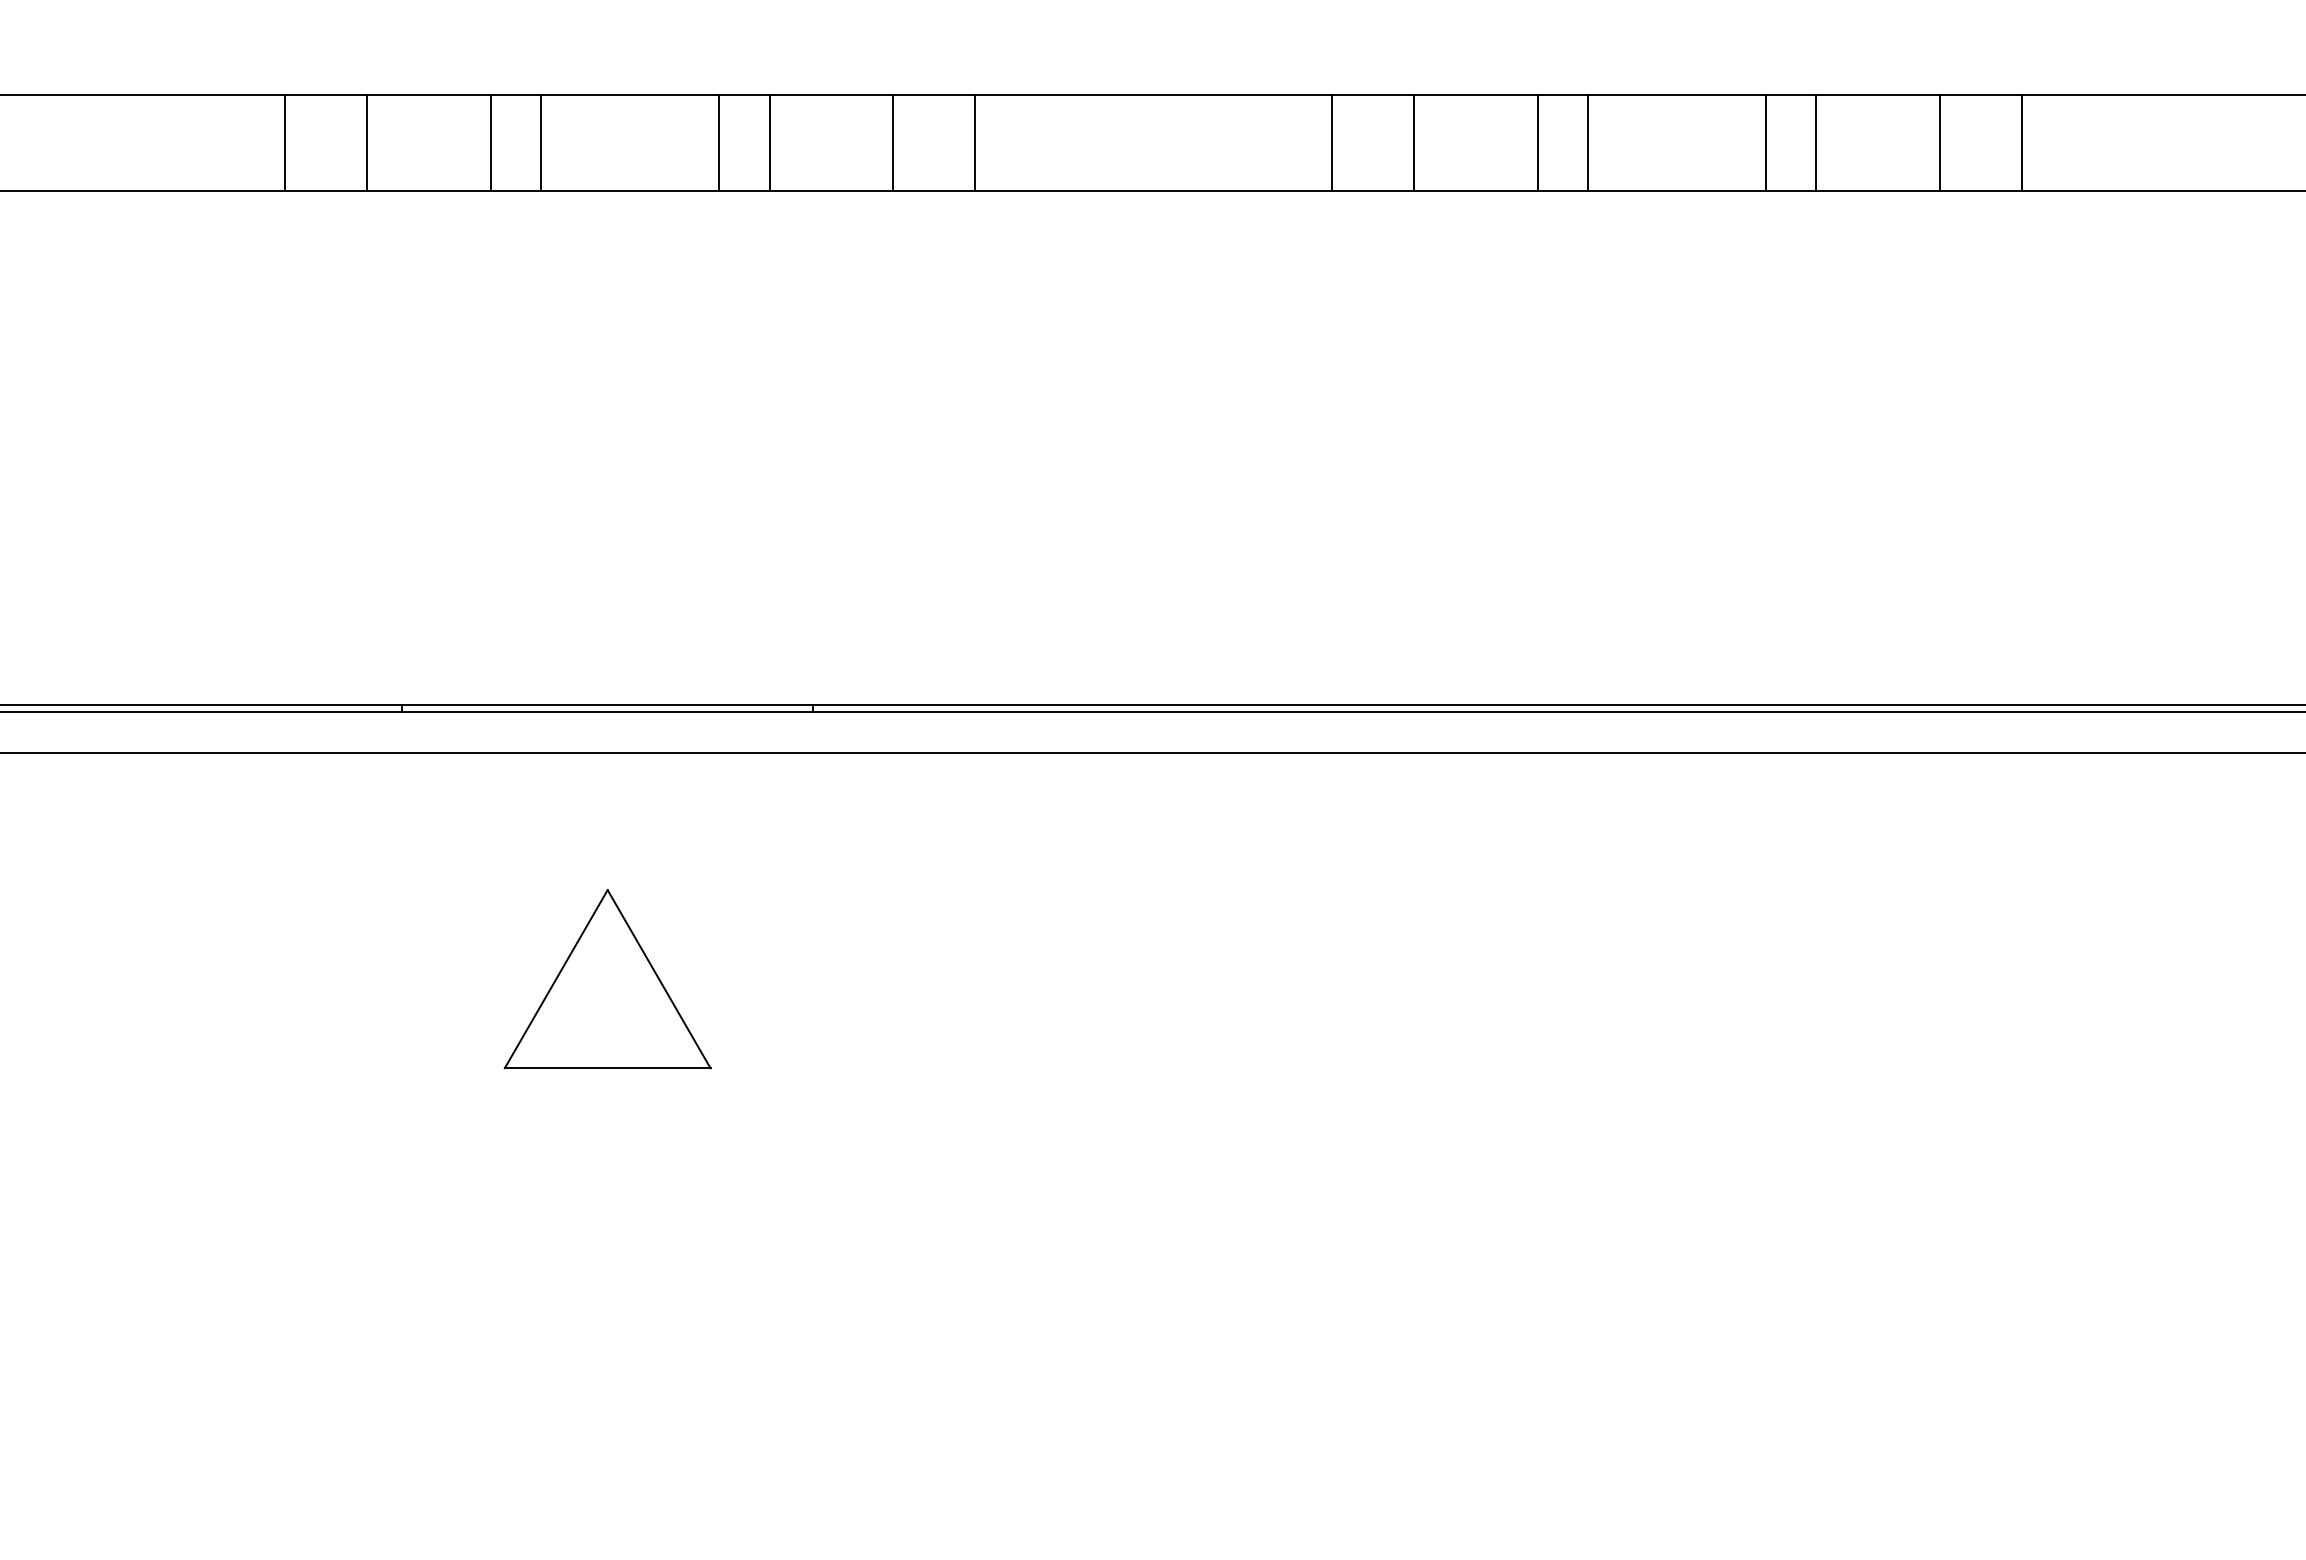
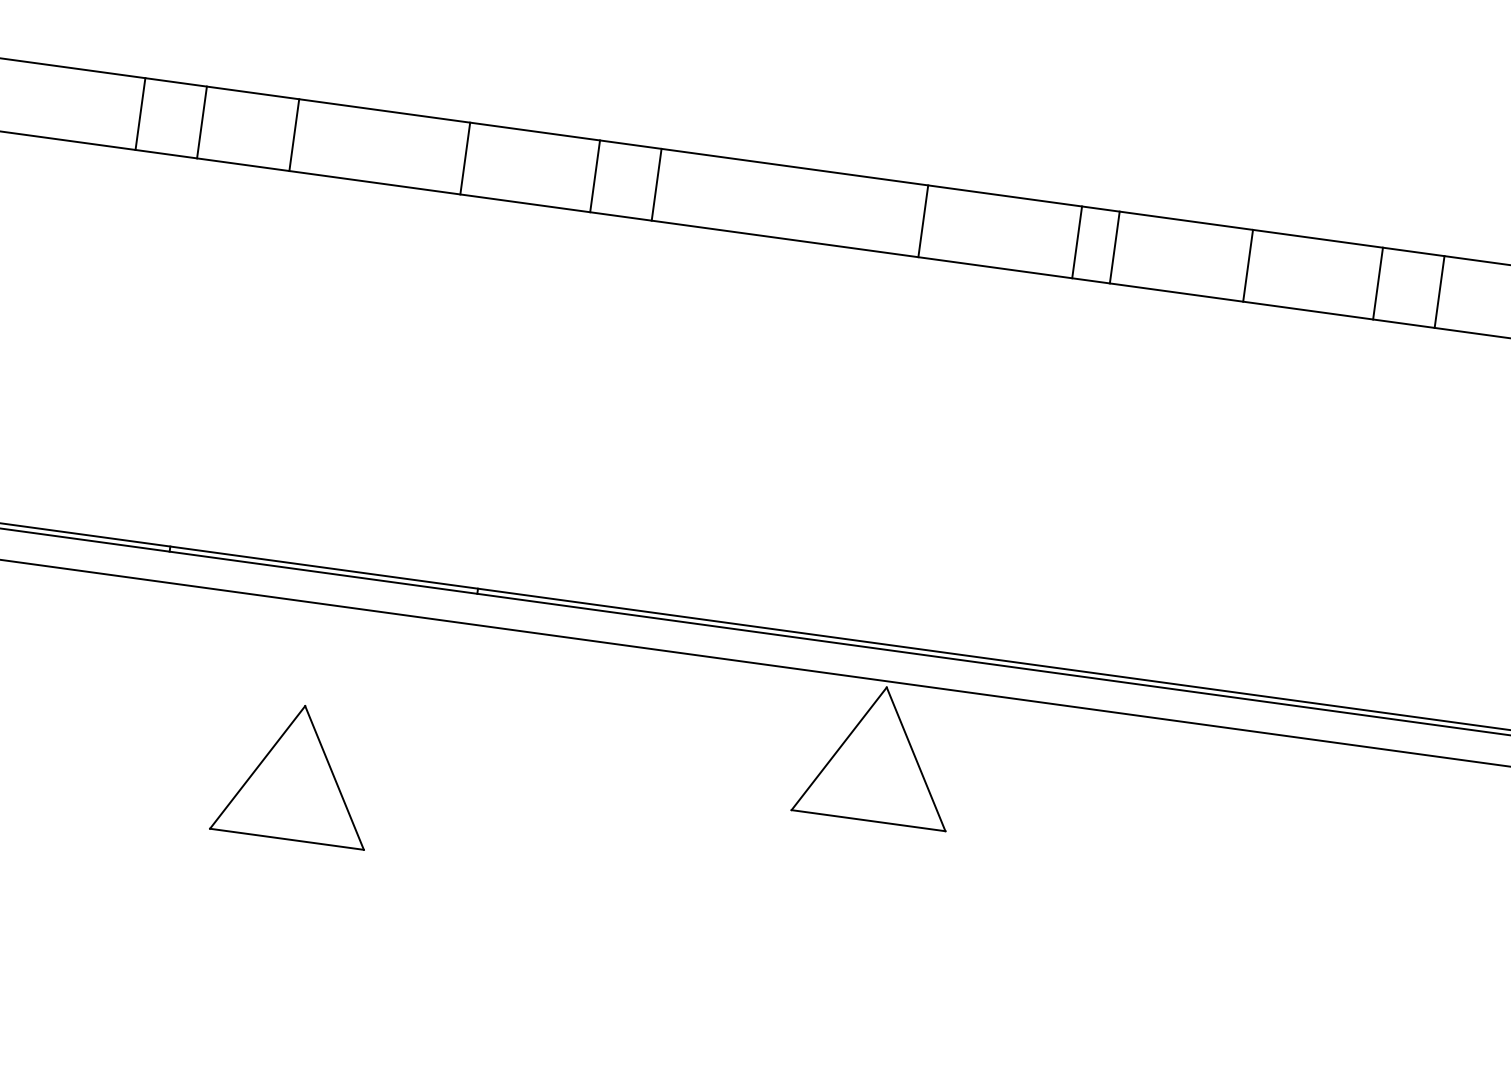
line: (541, 142) -> (332, 140), removed
line: (769, 142) -> (502, 163), removed
line: (1414, 142) -> (985, 229), removed
line: (1816, 142) -> (1285, 270), removed
part: (1367, 850) -> (877, 754), added

